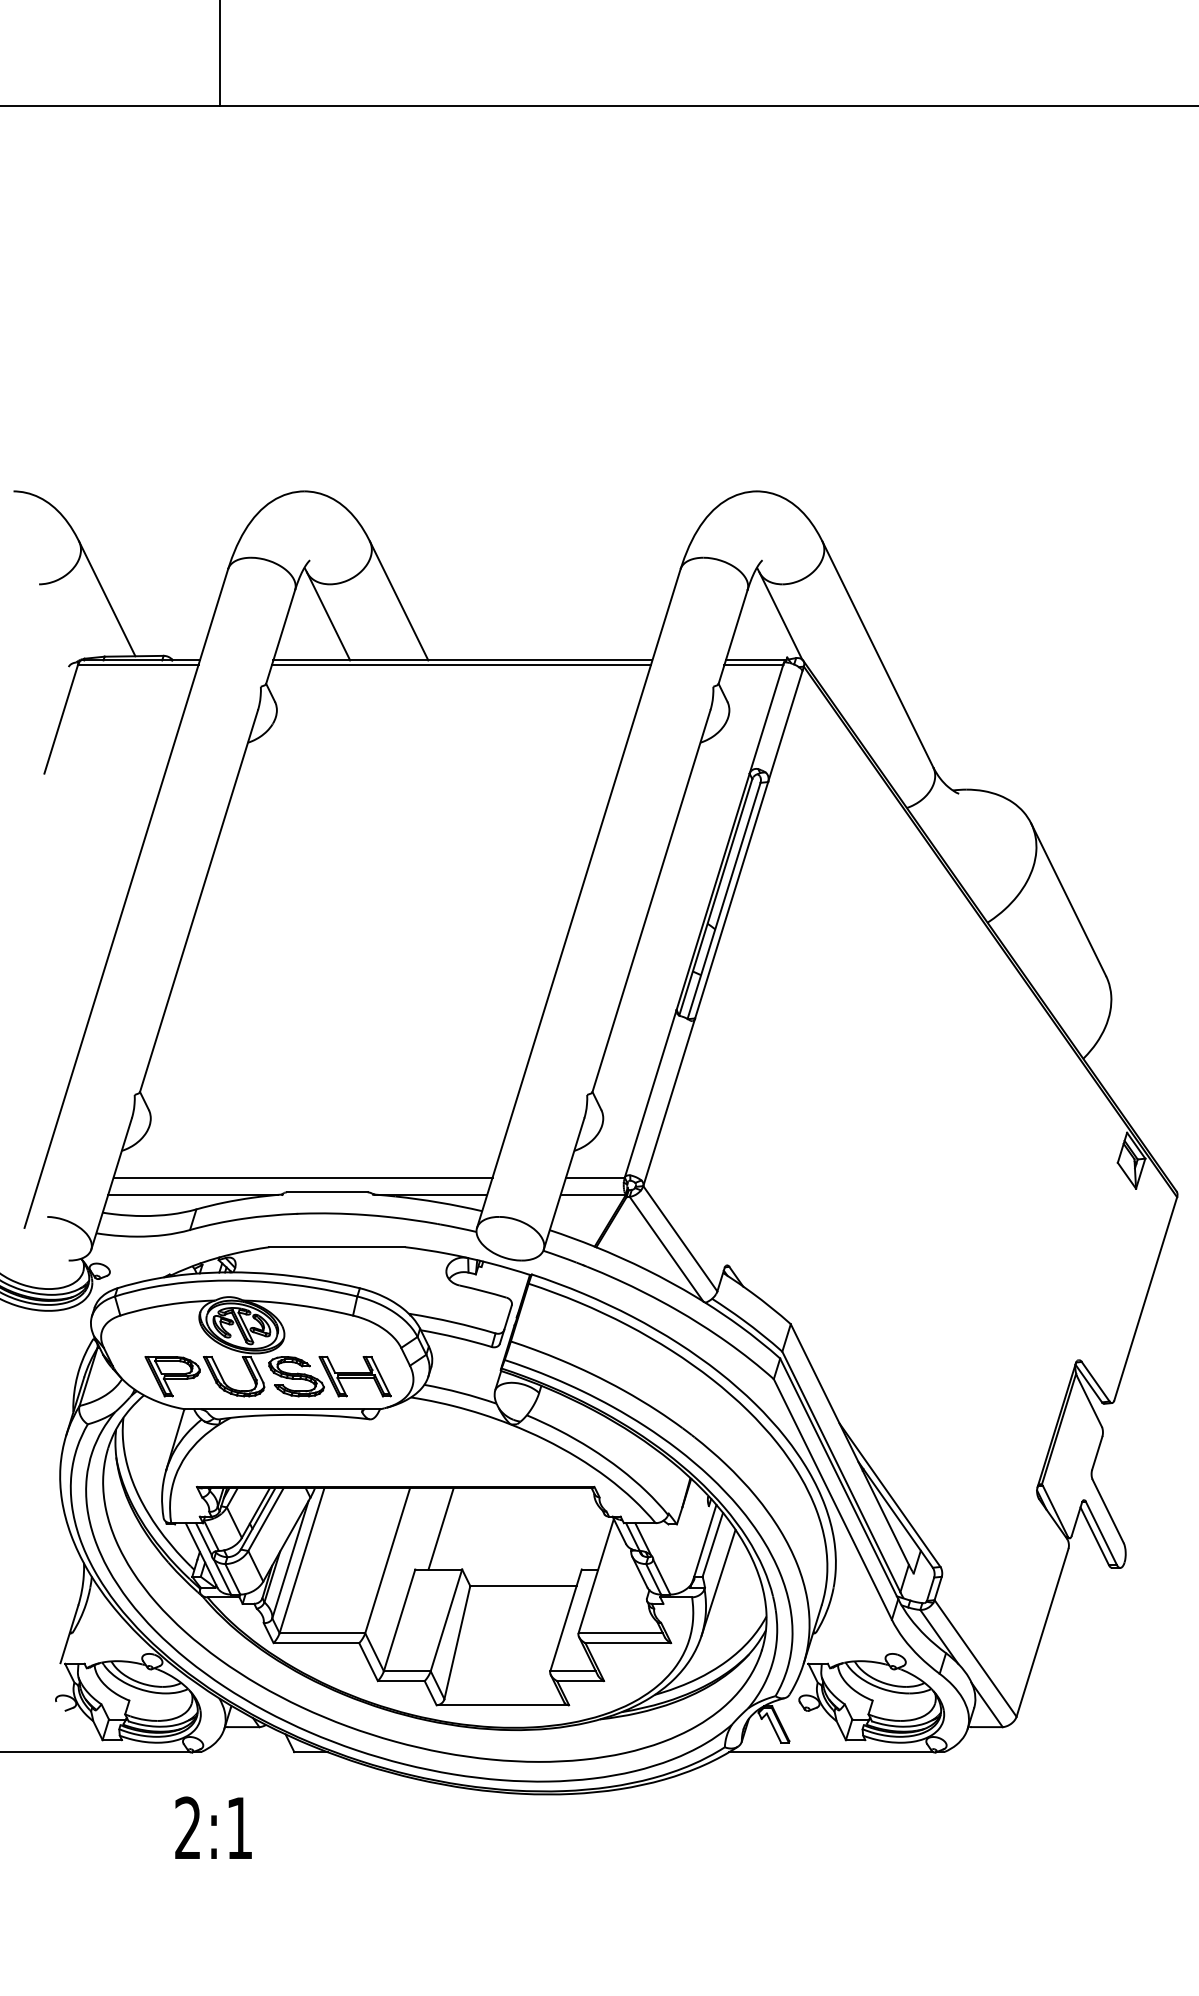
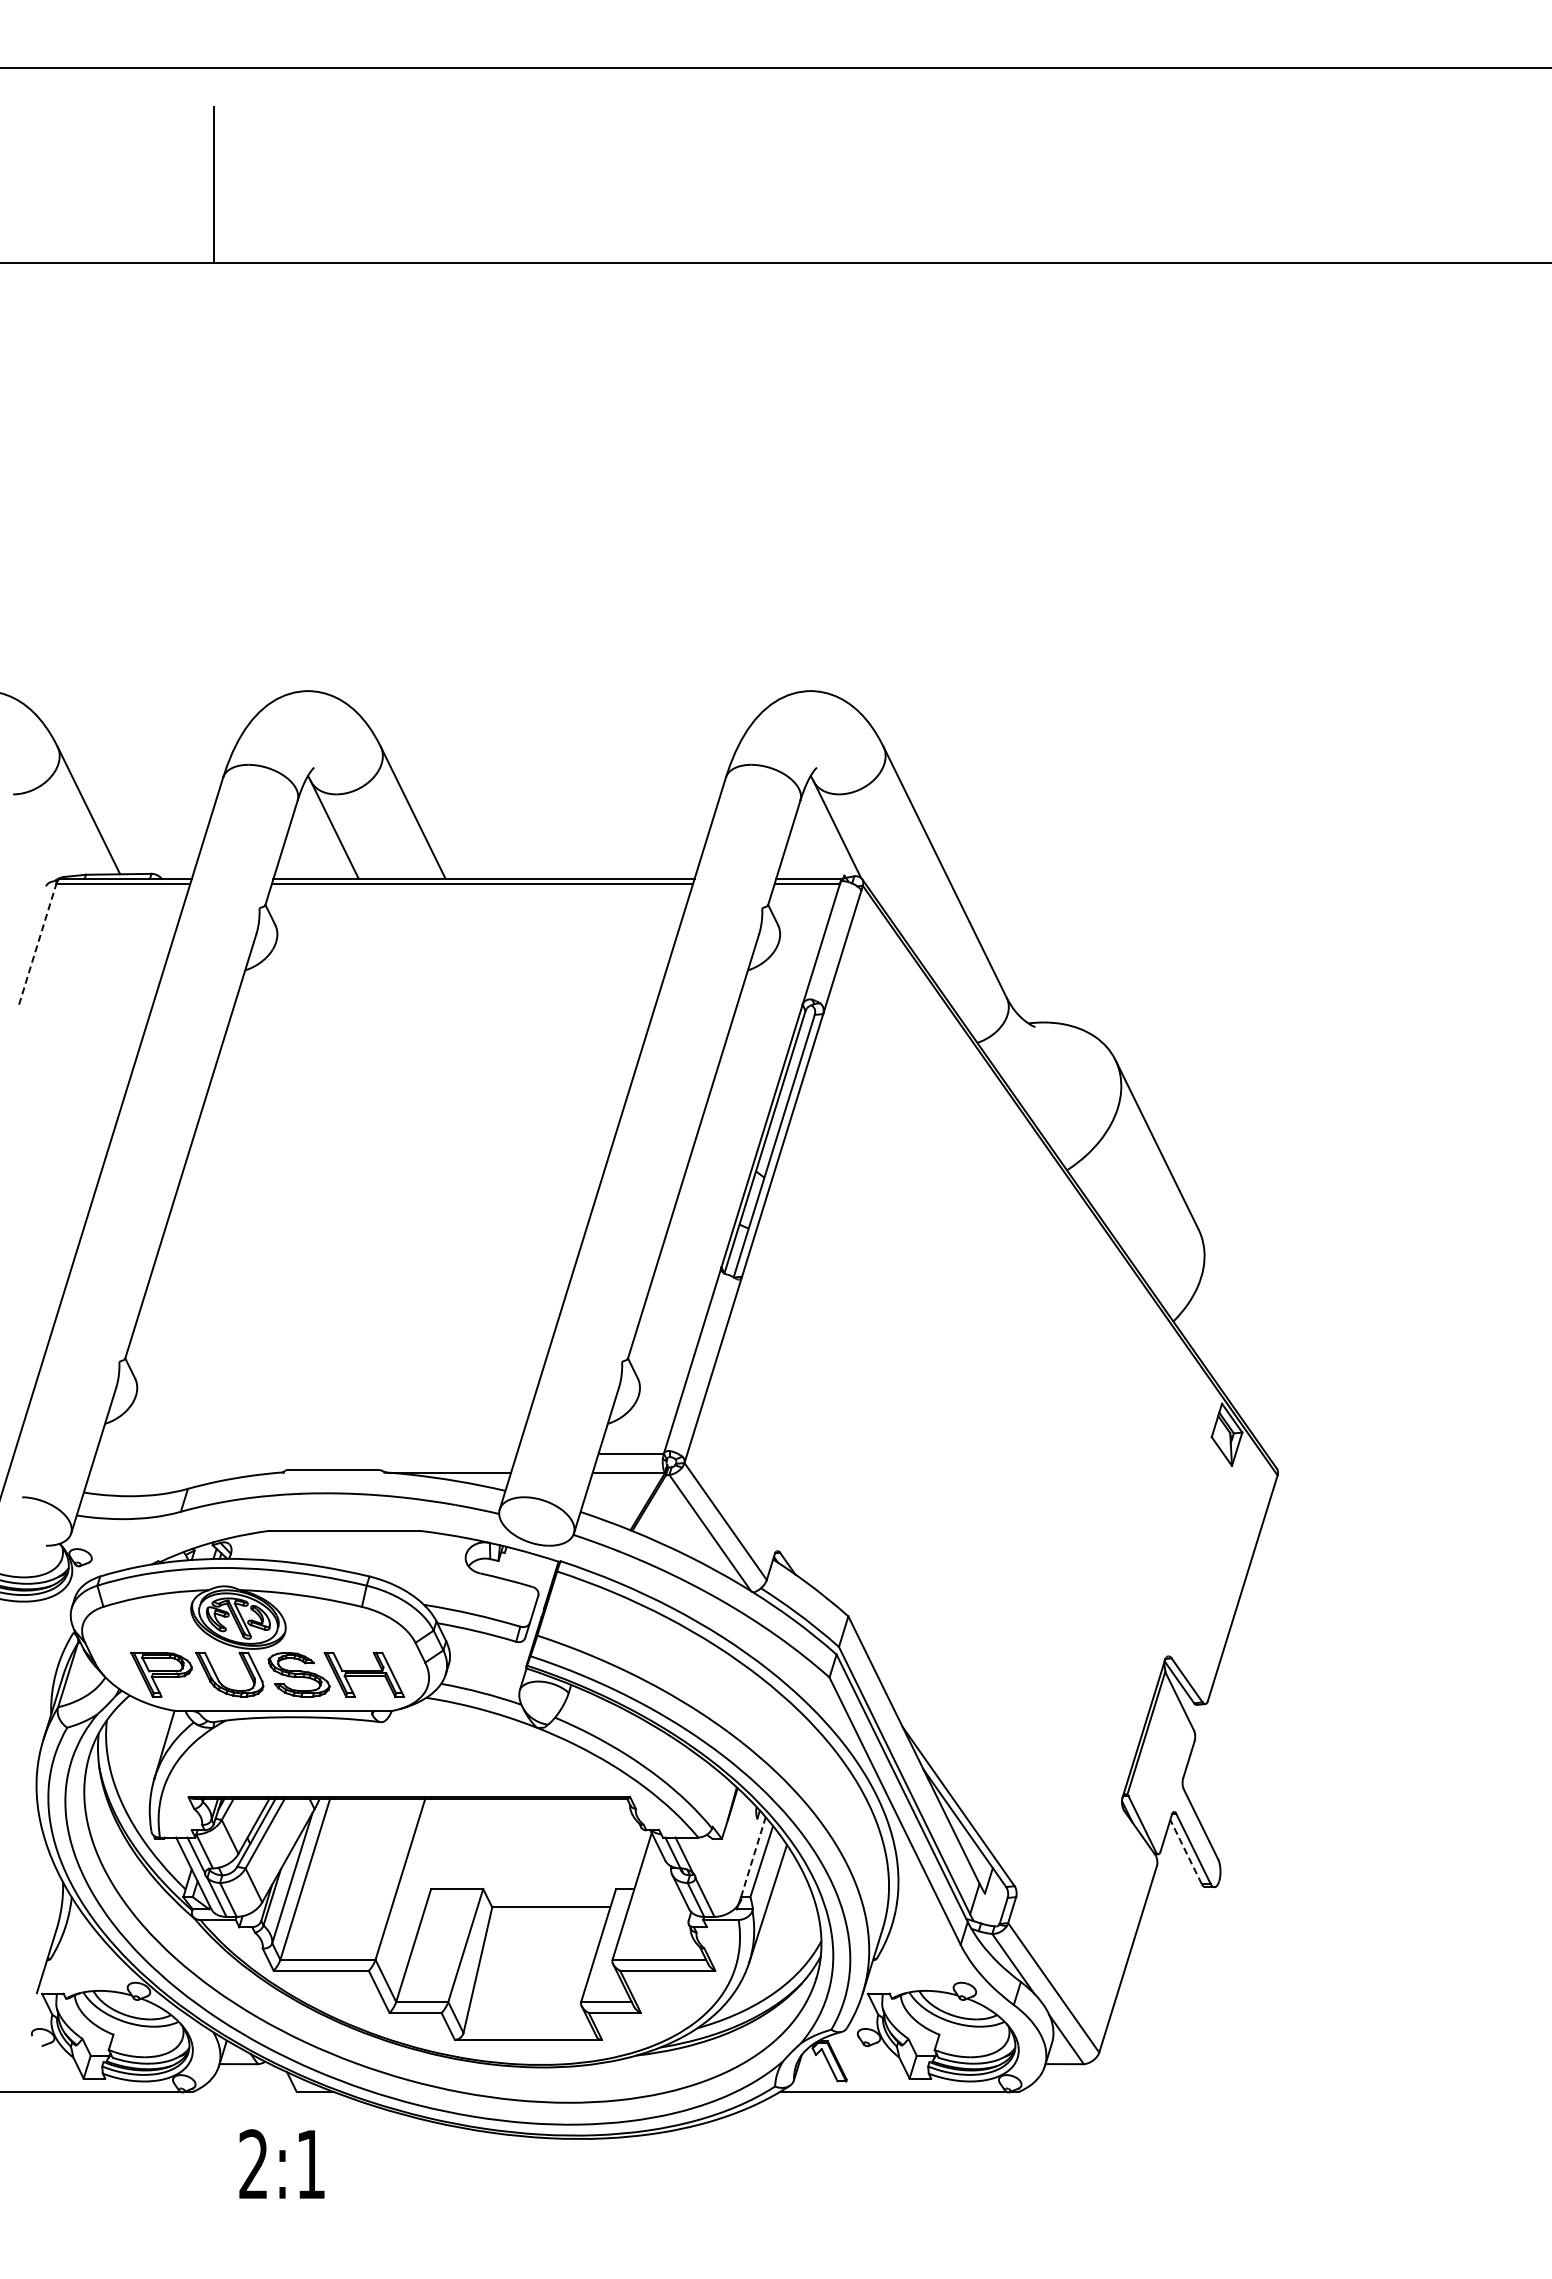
line: (61, 718) -> (37, 943), solid -> dashed
line: (303, 1177) -> (306, 1453), removed
line: (192, 1194) -> (183, 1472), removed
line: (440, 1528) -> (459, 1843), removed
line: (1095, 1535) -> (1186, 1851), solid -> dashed
line: (705, 1541) -> (753, 1857), solid -> dashed
text: (213, 1827) -> (281, 2163), moved

